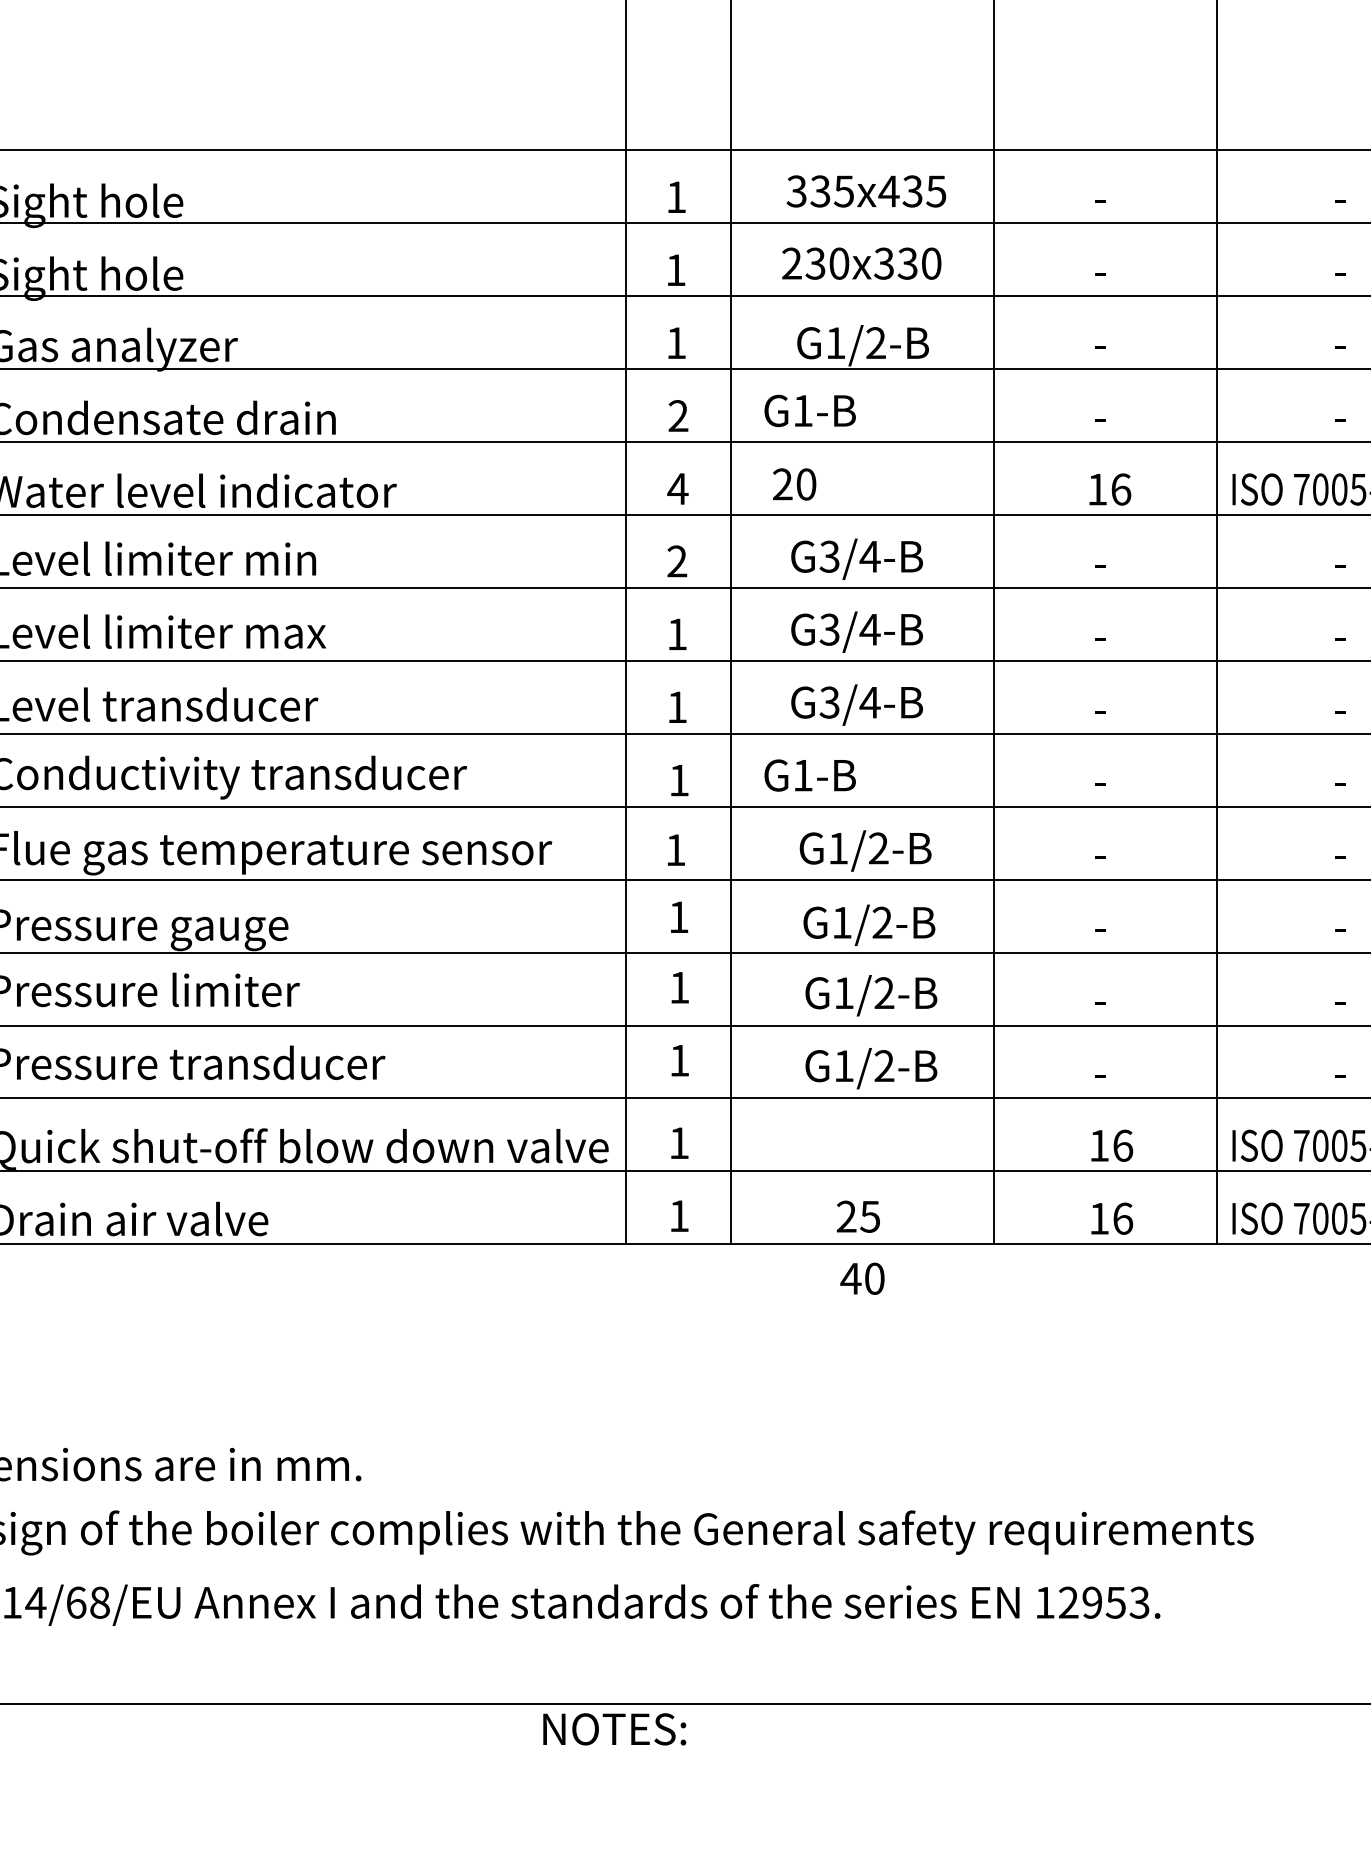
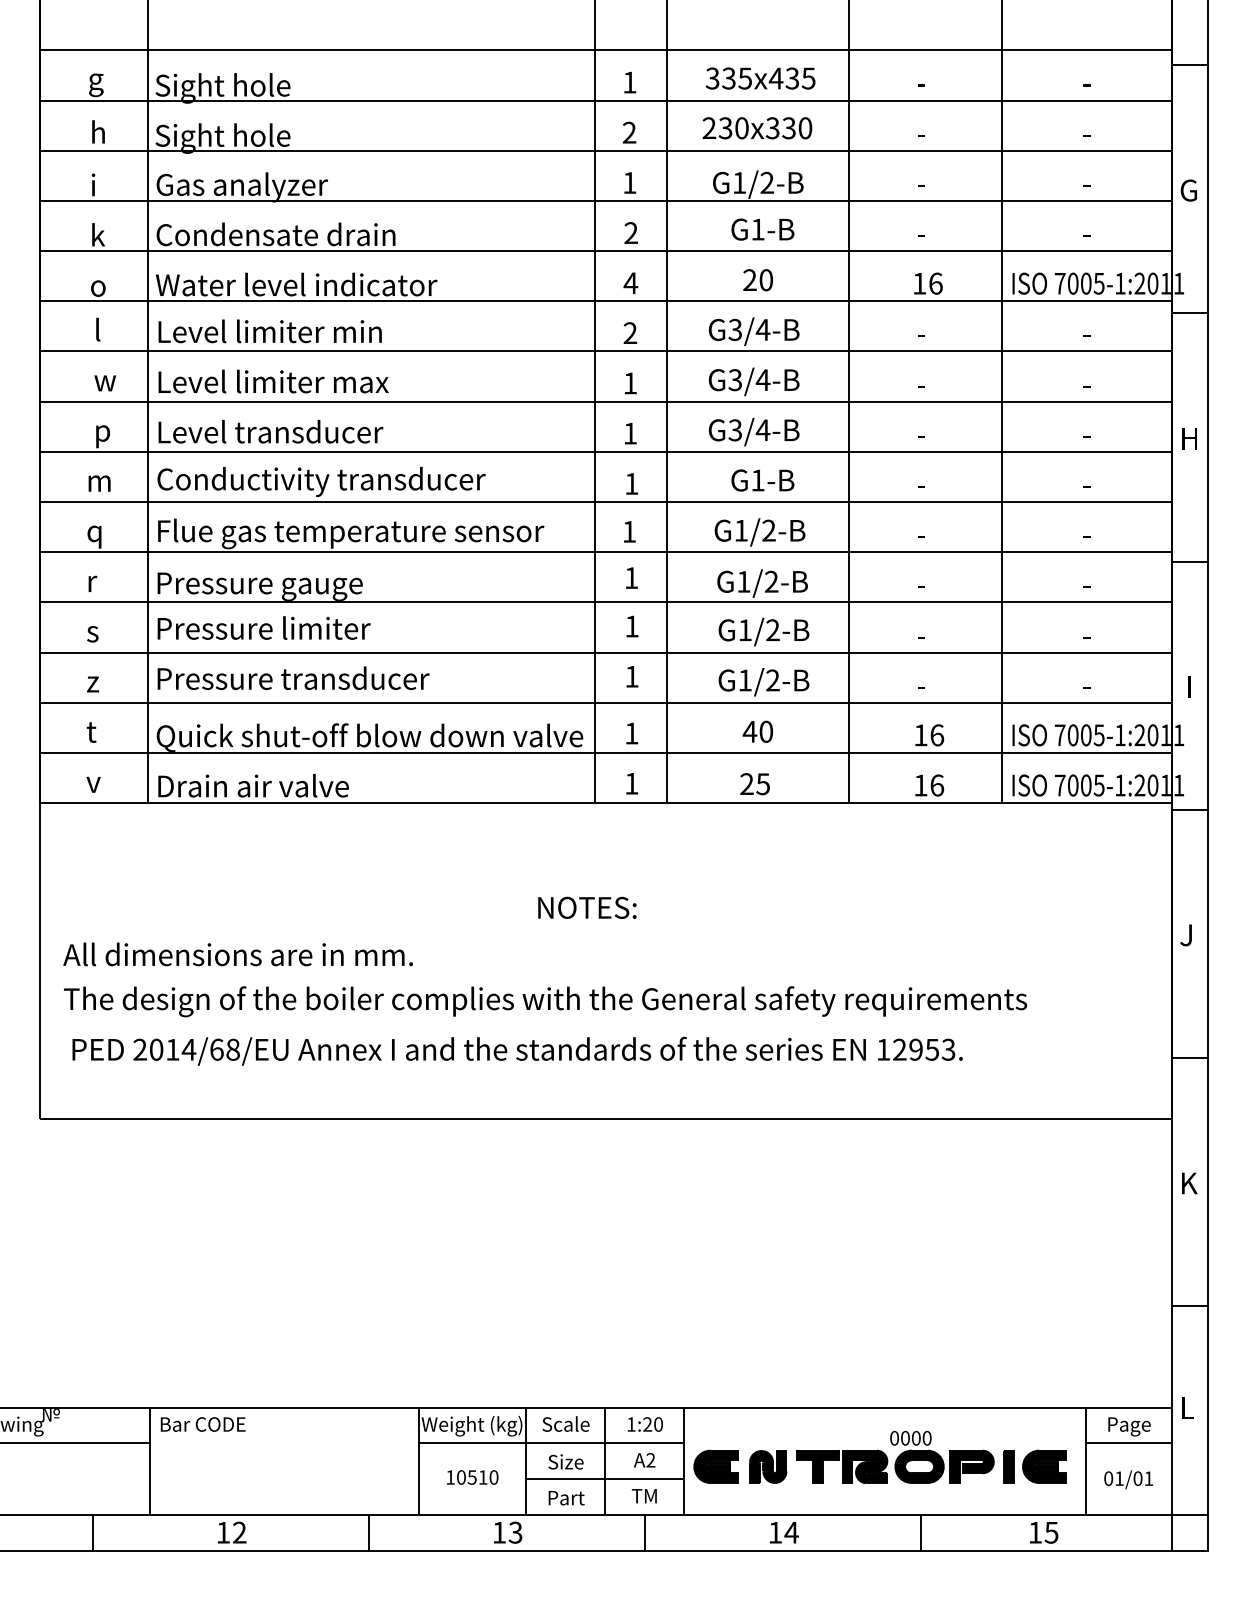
text: (675, 269) -> (629, 132), 1 -> 2
text: (809, 410) -> (762, 229), moved
text: (793, 484) -> (757, 280), moved
text: (809, 775) -> (762, 480), moved
text: (861, 1278) -> (757, 731), moved
text: (614, 1728) -> (587, 907), moved

